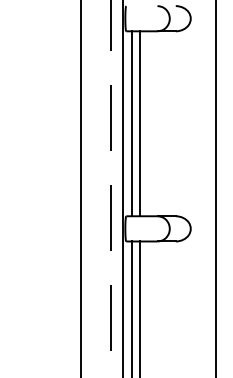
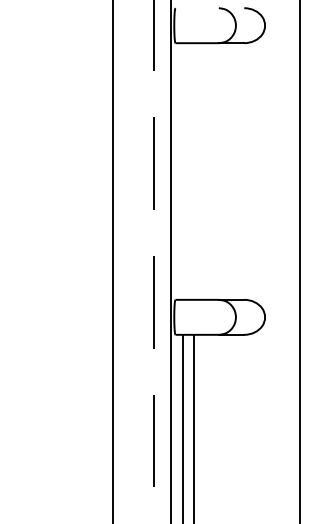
line: (131, 123) -> (182, 171), removed
line: (139, 123) -> (194, 171), removed

